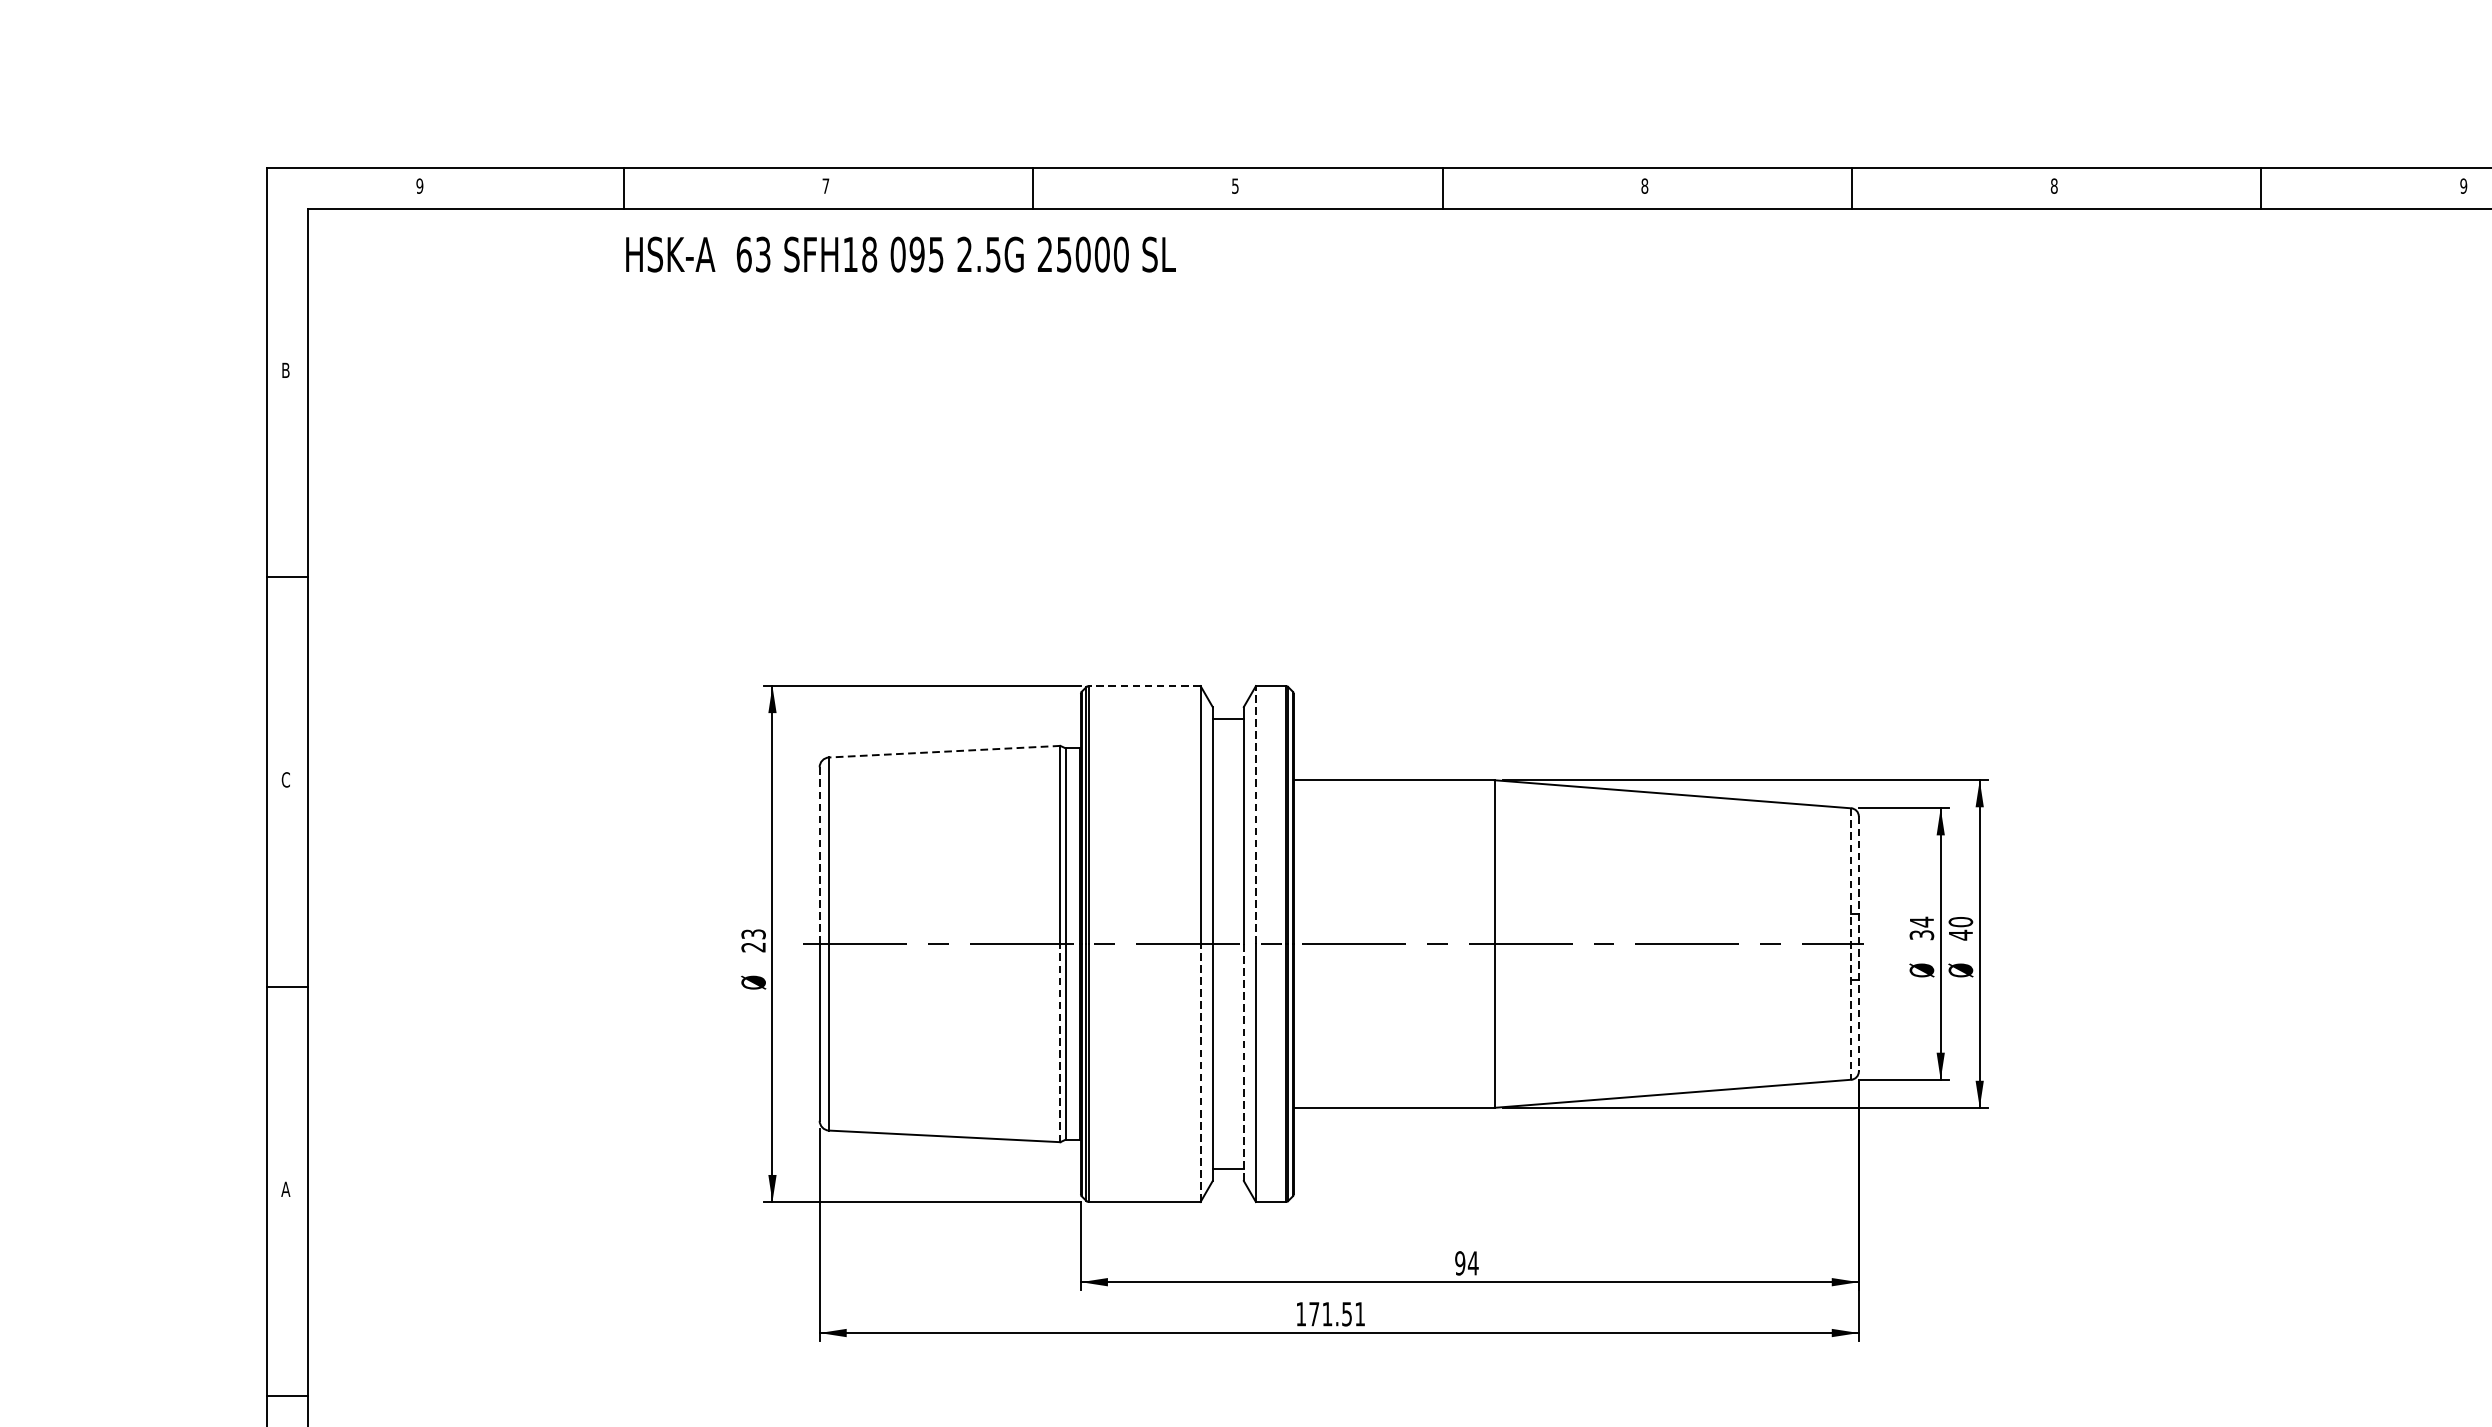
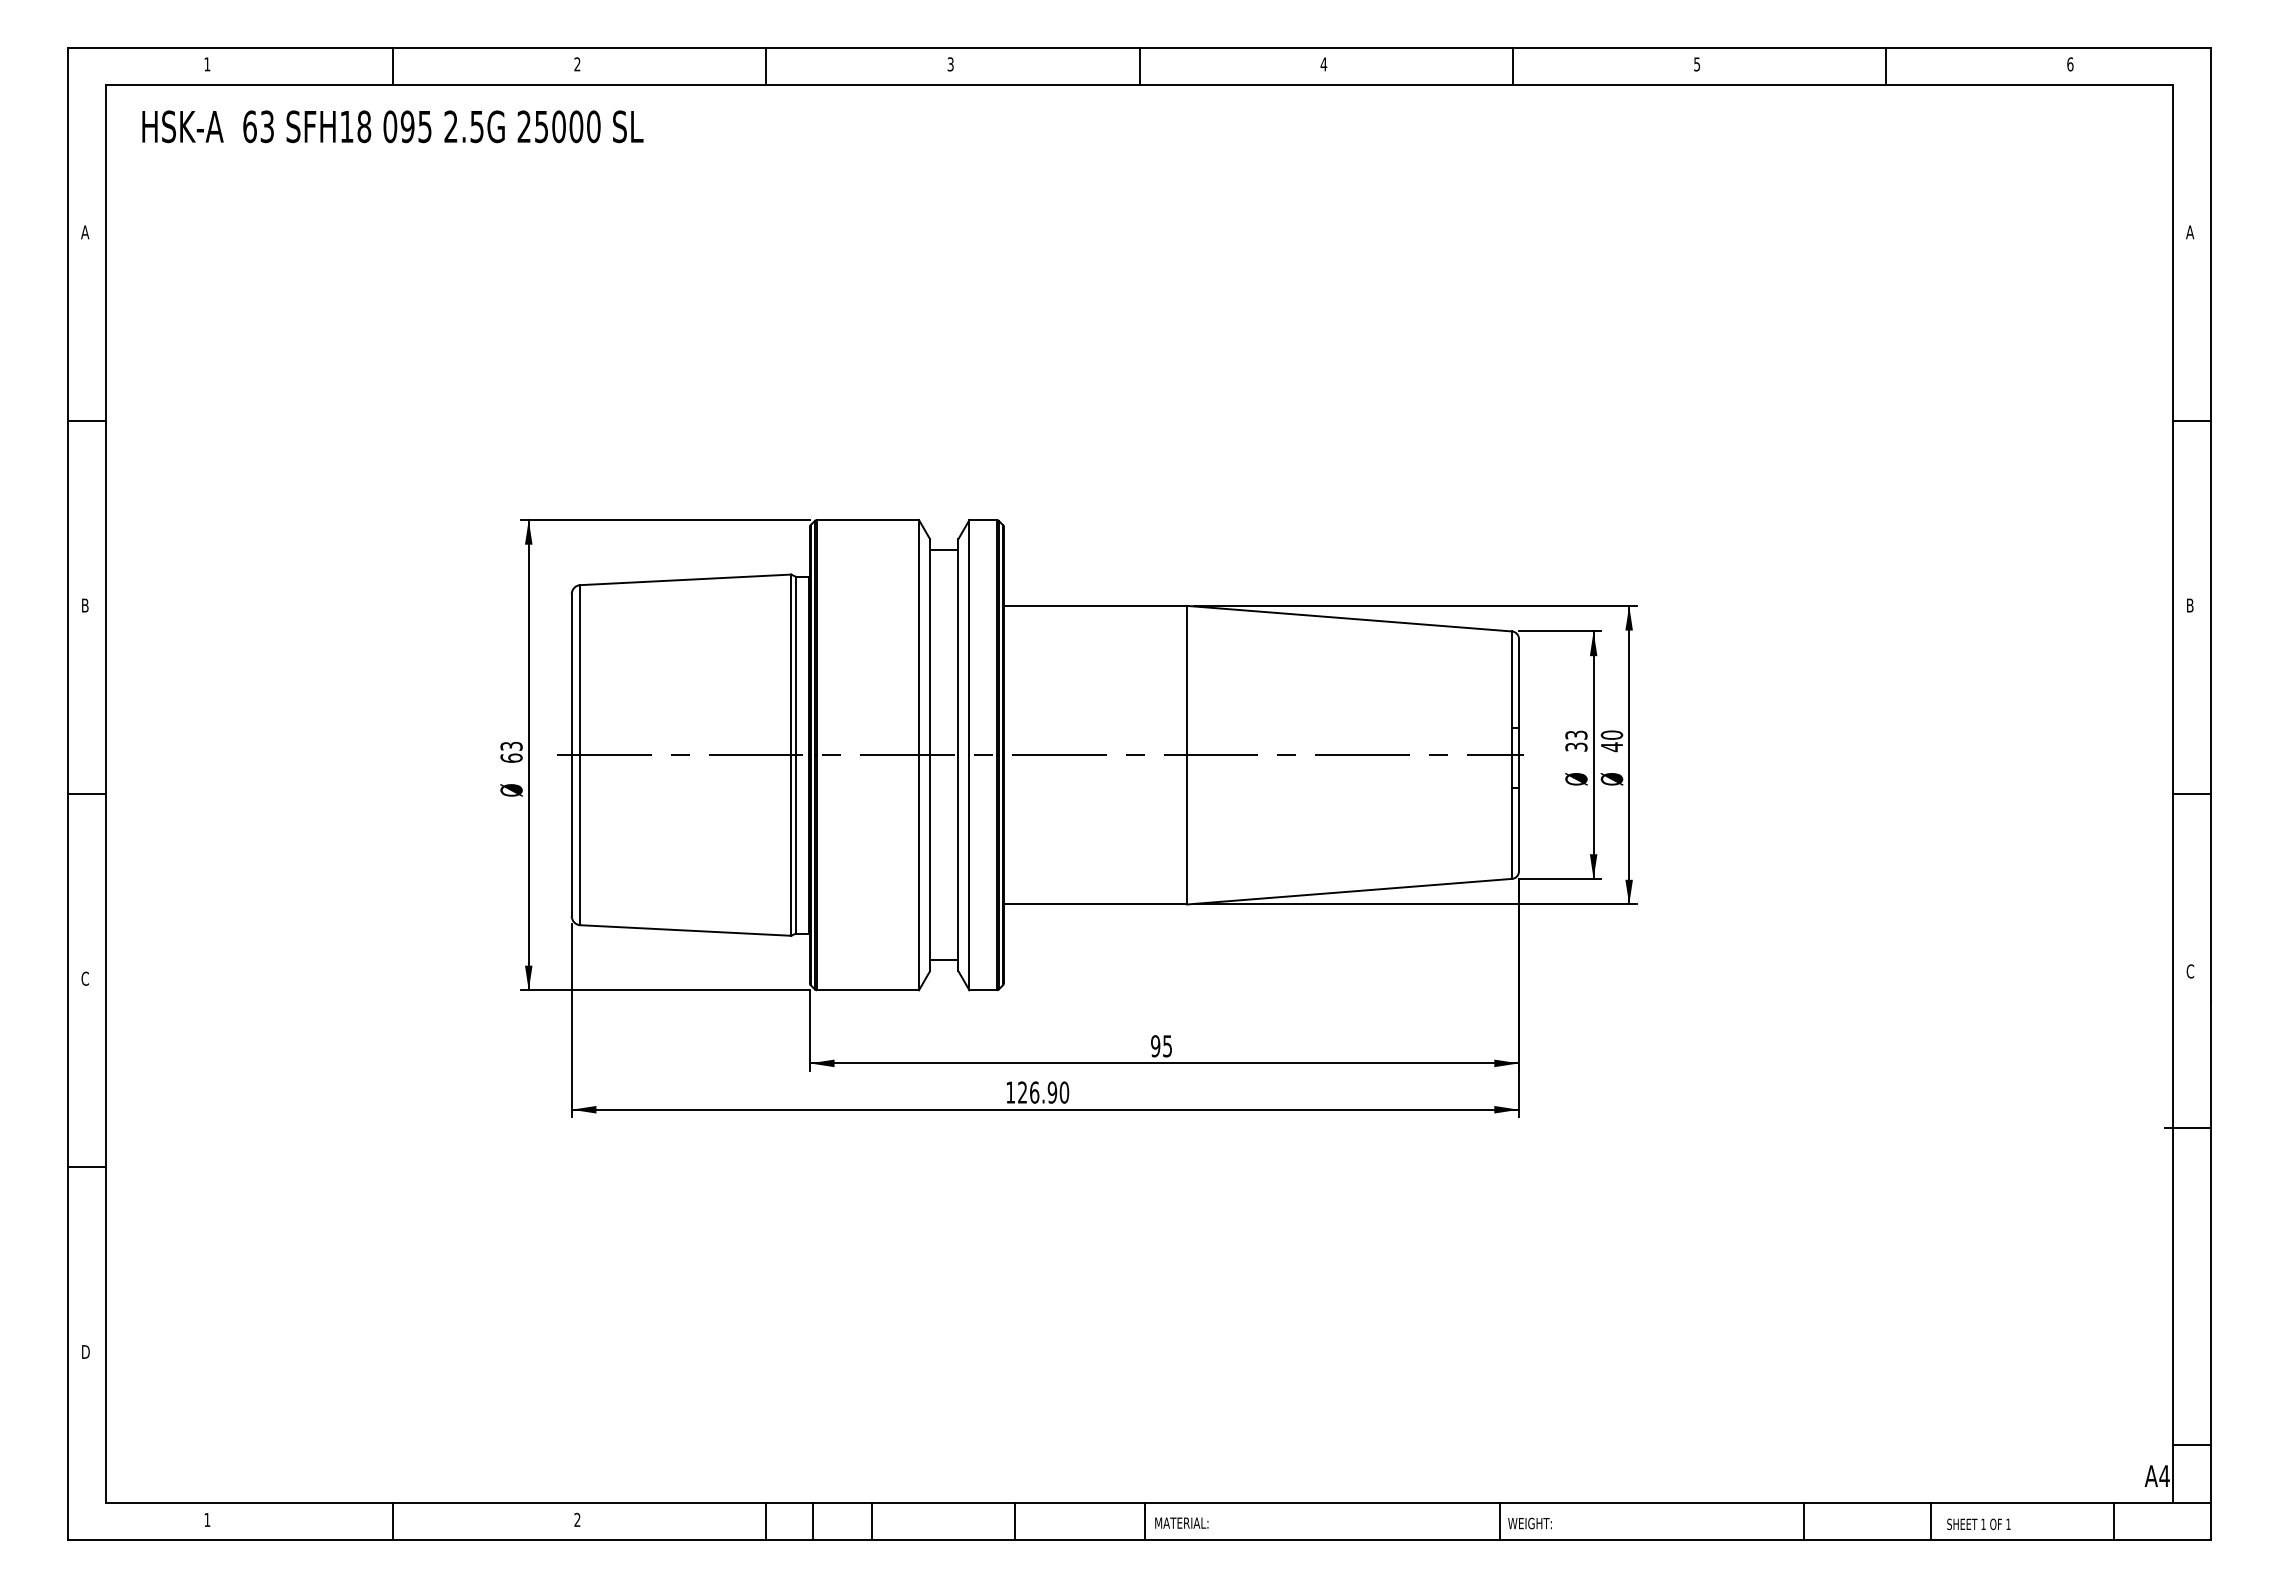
text: (1235, 185) -> (950, 63), 5 -> 3
text: (420, 186) -> (207, 64), 9 -> 1
text: (825, 186) -> (577, 64), 7 -> 2
text: (1644, 186) -> (1323, 64), 8 -> 4
text: (2054, 186) -> (1697, 64), 8 -> 5
text: (2463, 186) -> (2070, 64), 9 -> 6
text: (900, 254) -> (392, 126), moved
text: (286, 370) -> (85, 232), B -> A
line: (1145, 686) -> (868, 520), dashed -> solid
line: (944, 751) -> (685, 579), dashed -> solid
text: (285, 779) -> (84, 605), C -> B
line: (1256, 814) -> (969, 637), dashed -> solid
line: (819, 855) -> (571, 674), dashed -> solid
text: (1921, 922) -> (1576, 735), 34 -> 33
line: (1851, 944) -> (1512, 755), dashed -> solid
line: (1858, 944) -> (1518, 755), dashed -> solid
text: (753, 946) -> (511, 757), 23 -> 63
line: (1060, 1042) -> (791, 844), dashed -> solid
line: (1243, 1061) -> (958, 862), dashed -> solid
line: (1201, 1072) -> (919, 872), dashed -> solid
text: (286, 1189) -> (85, 978), A -> C
text: (1473, 1263) -> (1167, 1046), 94 -> 95
text: (1337, 1314) -> (1043, 1092), 171.51 -> 126.90

